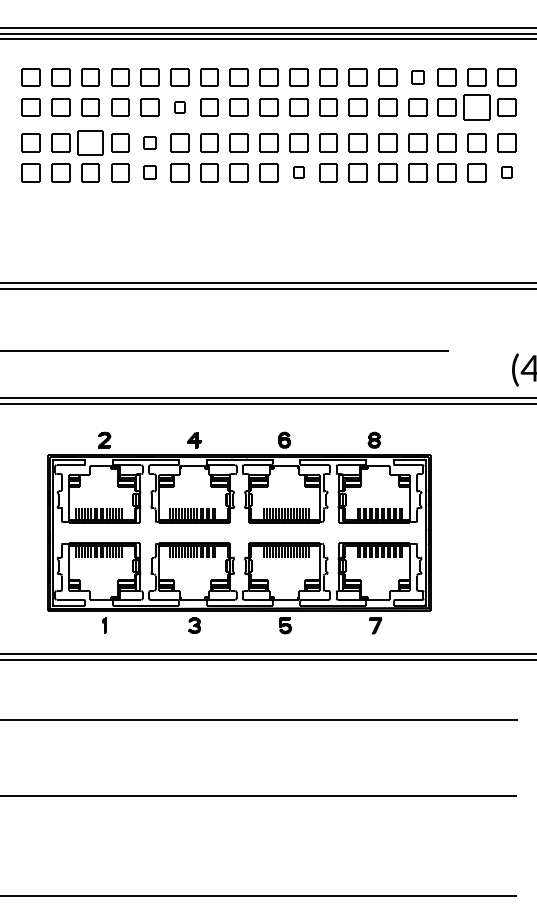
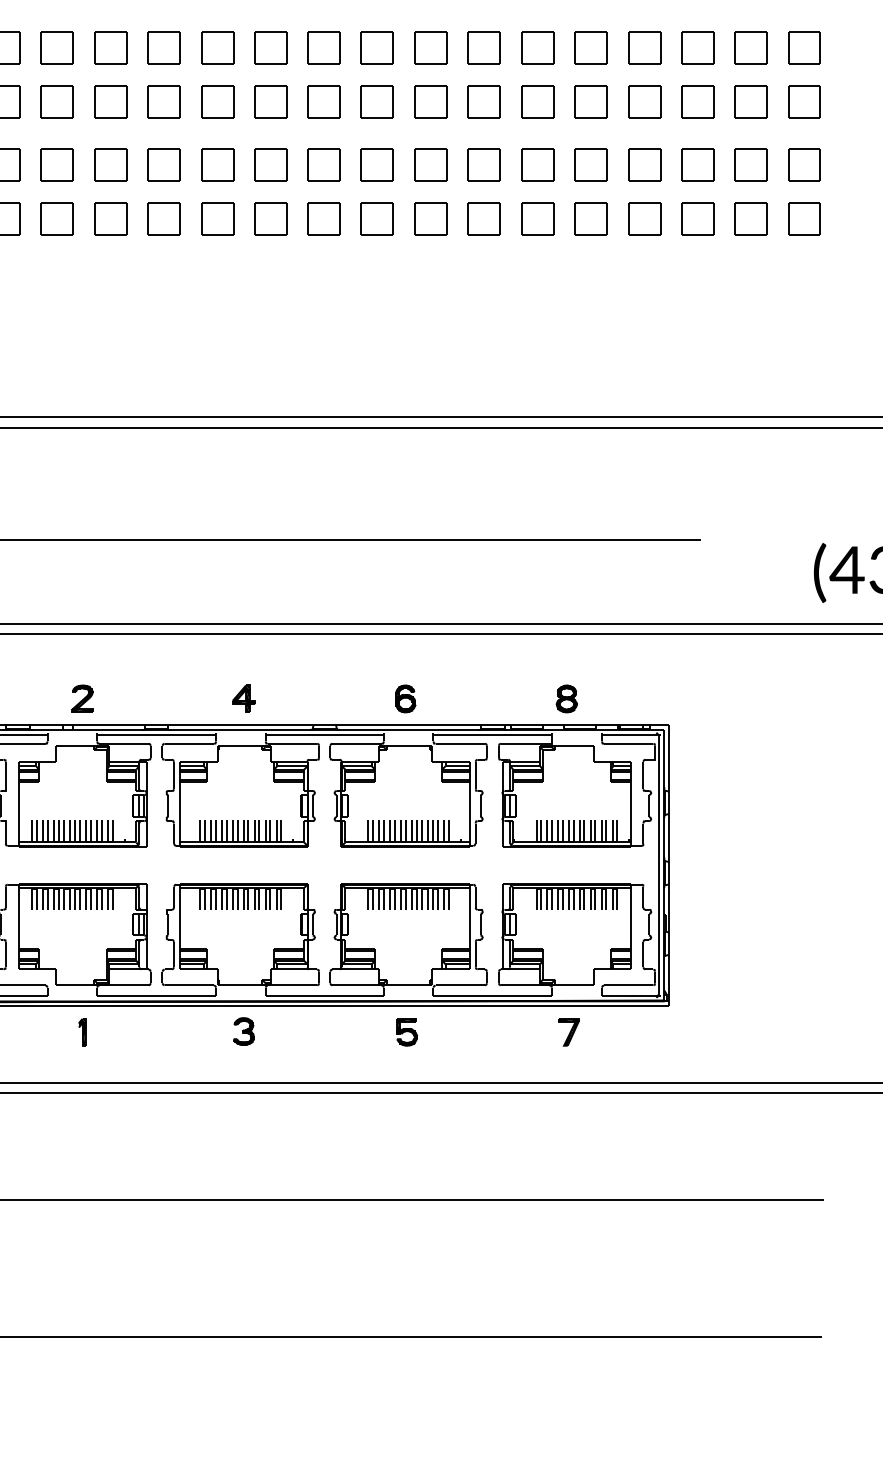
part: (417, 77) -> (644, 47), size x1.43
part: (179, 107) -> (216, 101), size x1.67
part: (476, 107) -> (750, 101), size x0.71
part: (90, 142) -> (57, 164), size x0.71
part: (149, 142) -> (163, 164), size x1.43
part: (149, 172) -> (163, 218), size x1.43
part: (298, 172) -> (430, 218), size x1.67
part: (506, 172) -> (803, 218), size x1.67

